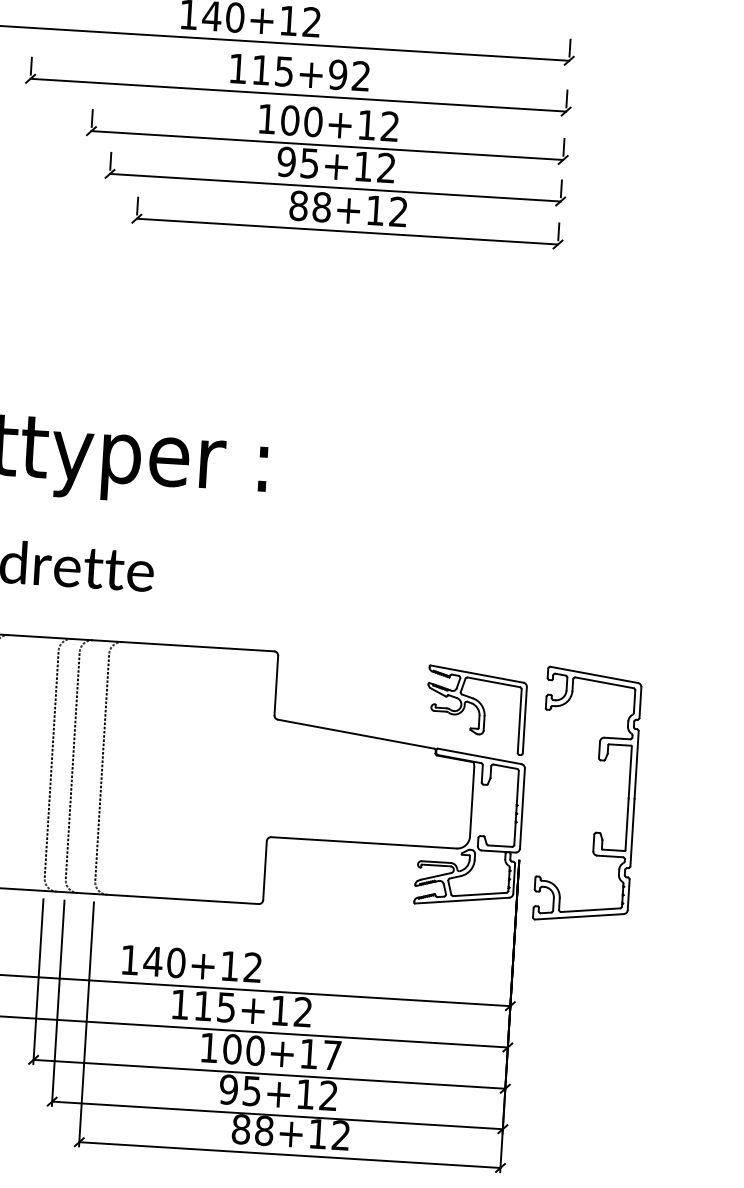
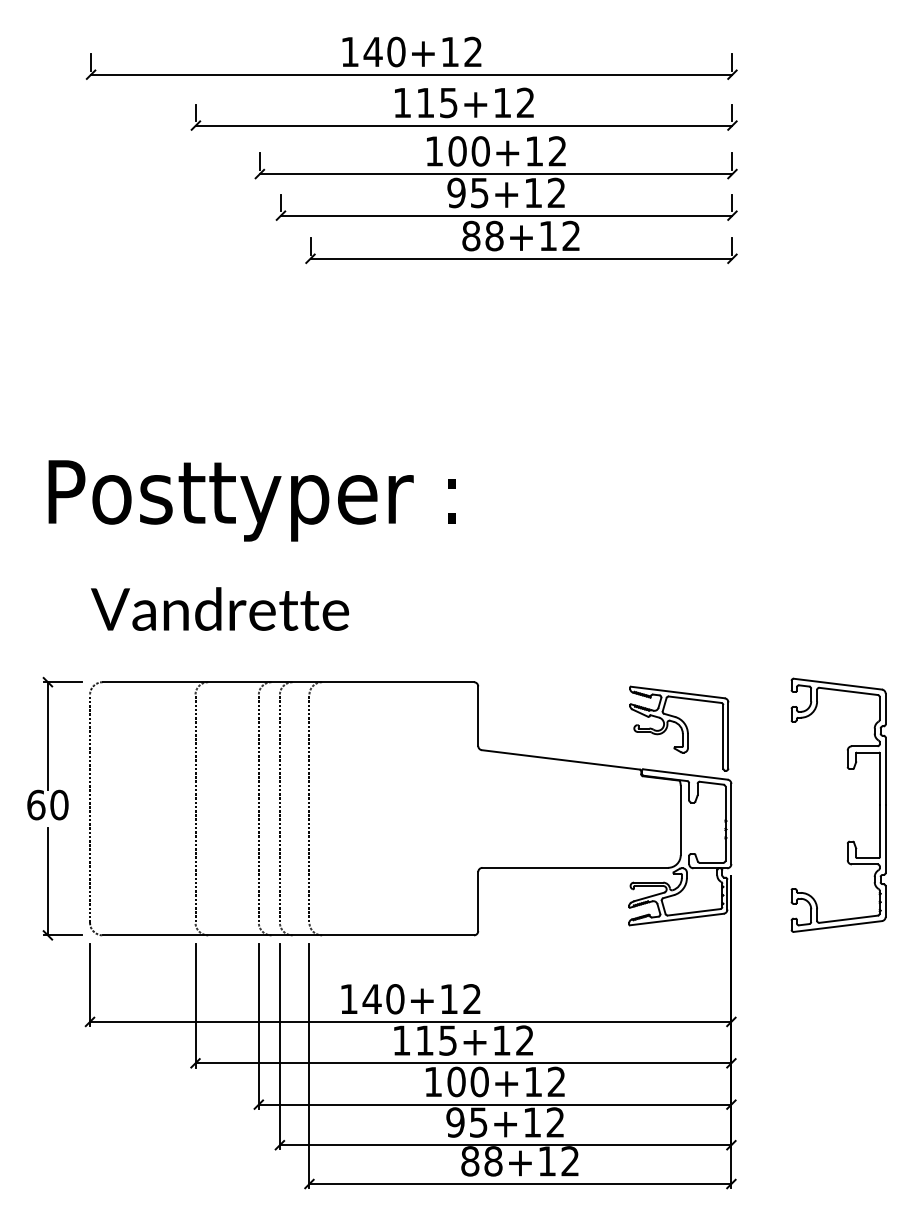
text: (338, 74) -> (502, 102), 115+92 -> 115+12
part: (599, 760) -> (848, 769), moved
text: (332, 1054) -> (556, 1081), 100+17 -> 100+12

